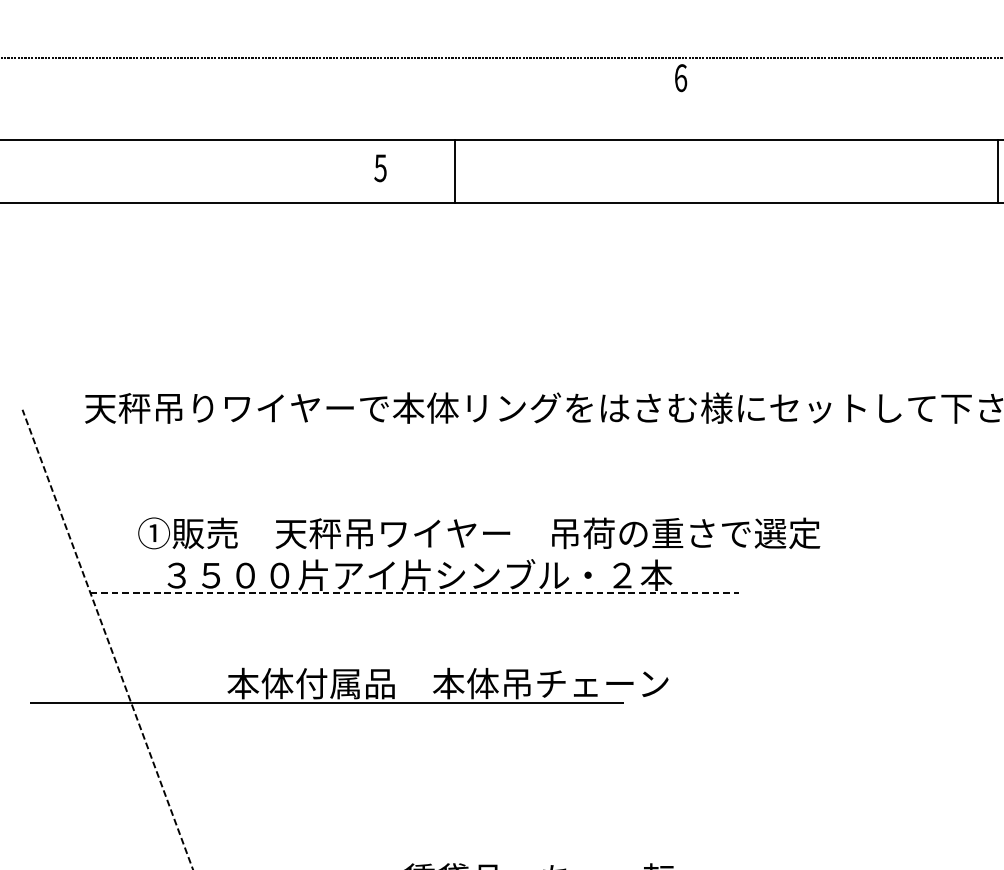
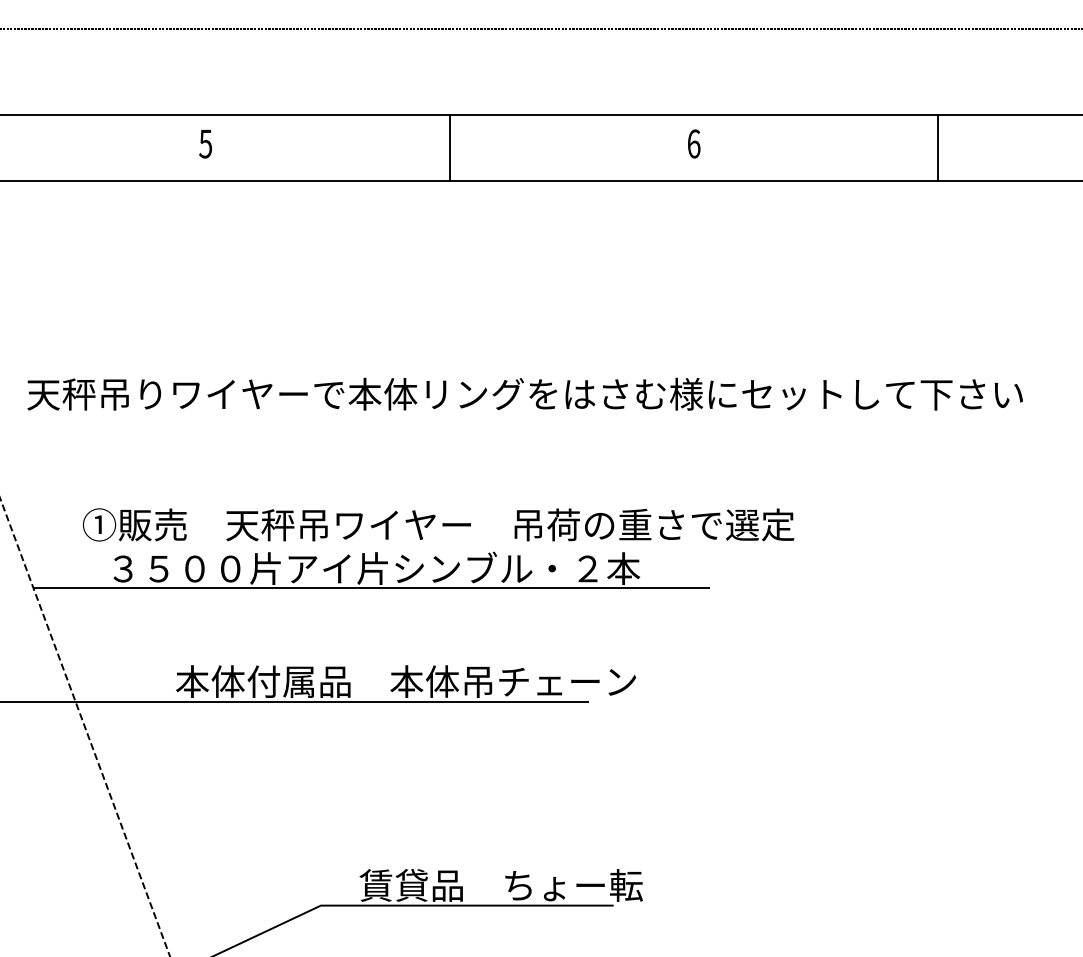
text: (681, 77) -> (694, 143), moved
text: (380, 168) -> (205, 144), moved
line: (455, 171) -> (449, 147), moved
line: (997, 171) -> (937, 147), moved
line: (415, 593) -> (372, 587), dashed -> solid

